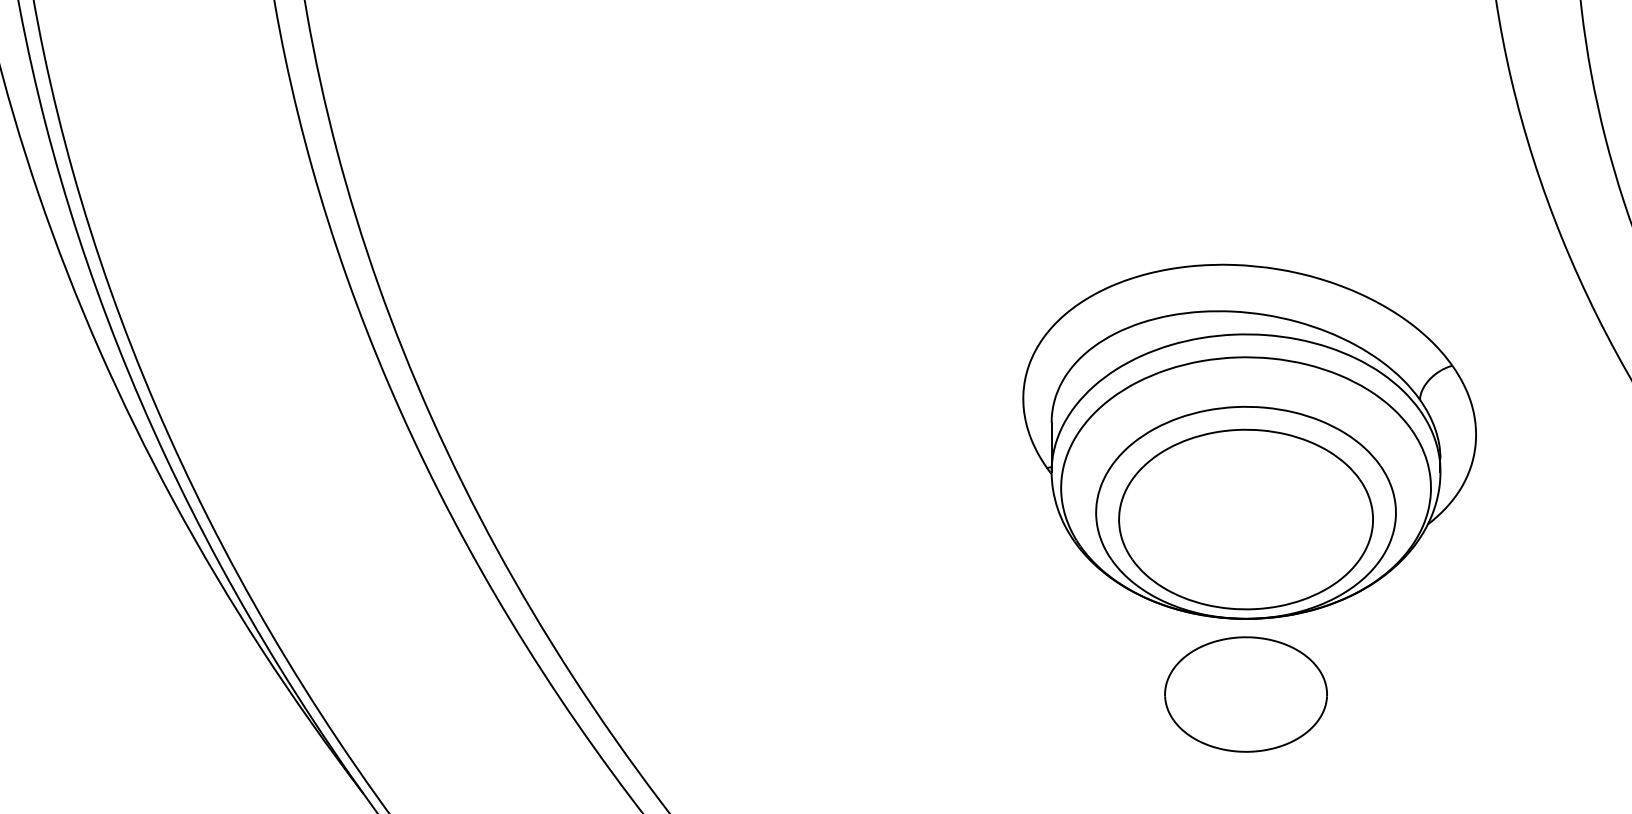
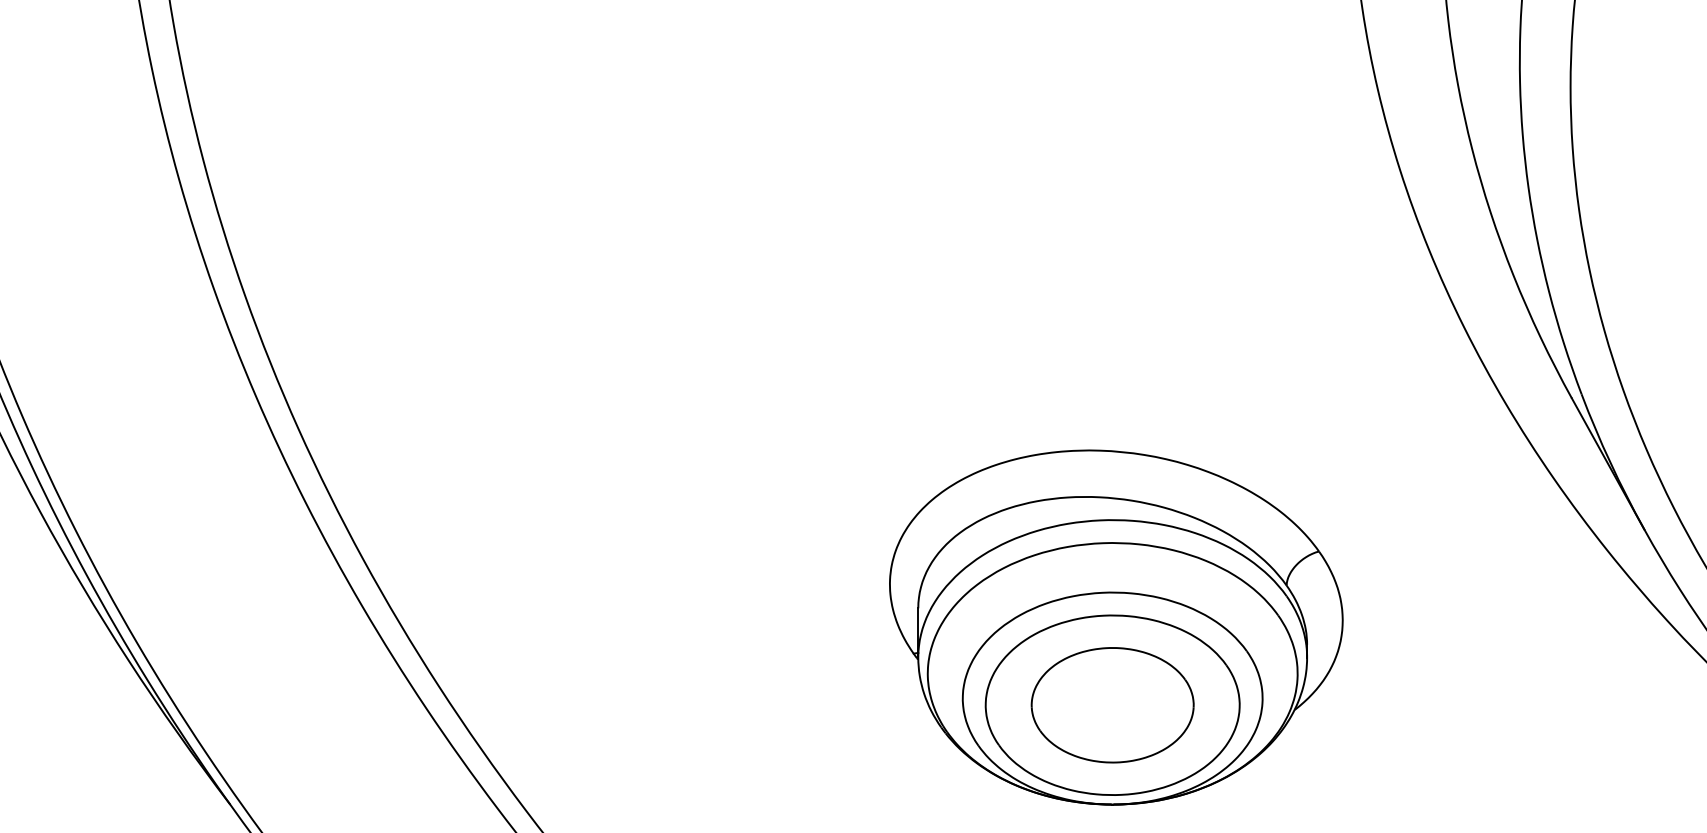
part: (1249, 441) -> (1116, 627), moved

